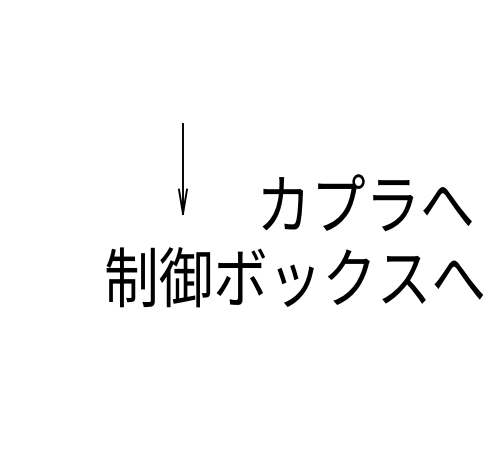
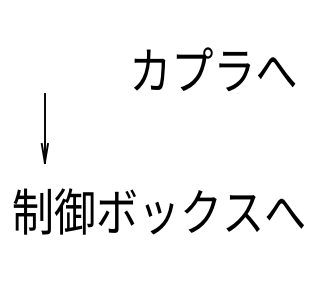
part: (182, 168) -> (44, 127), moved
text: (366, 202) -> (214, 69), moved

